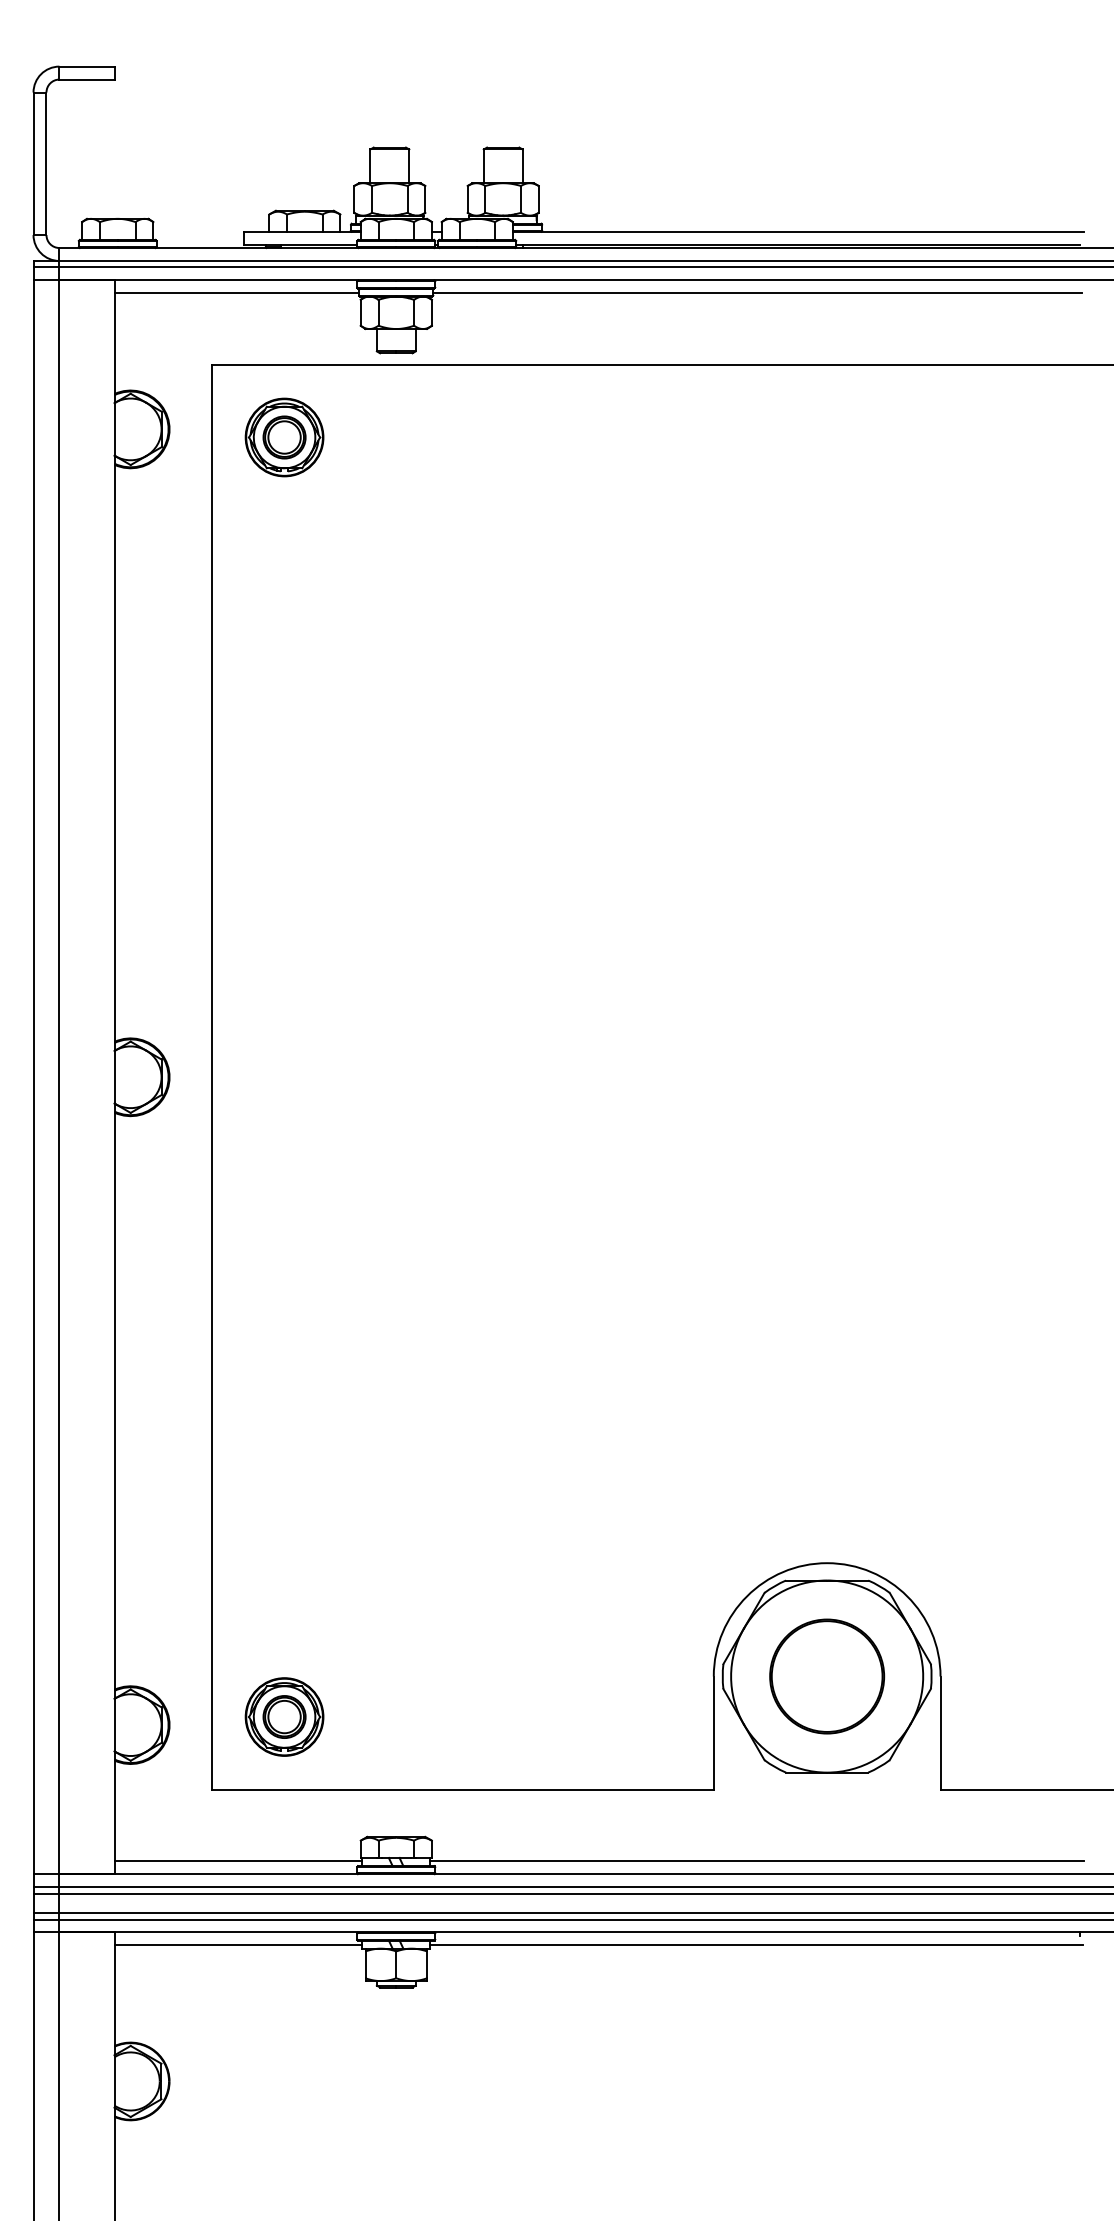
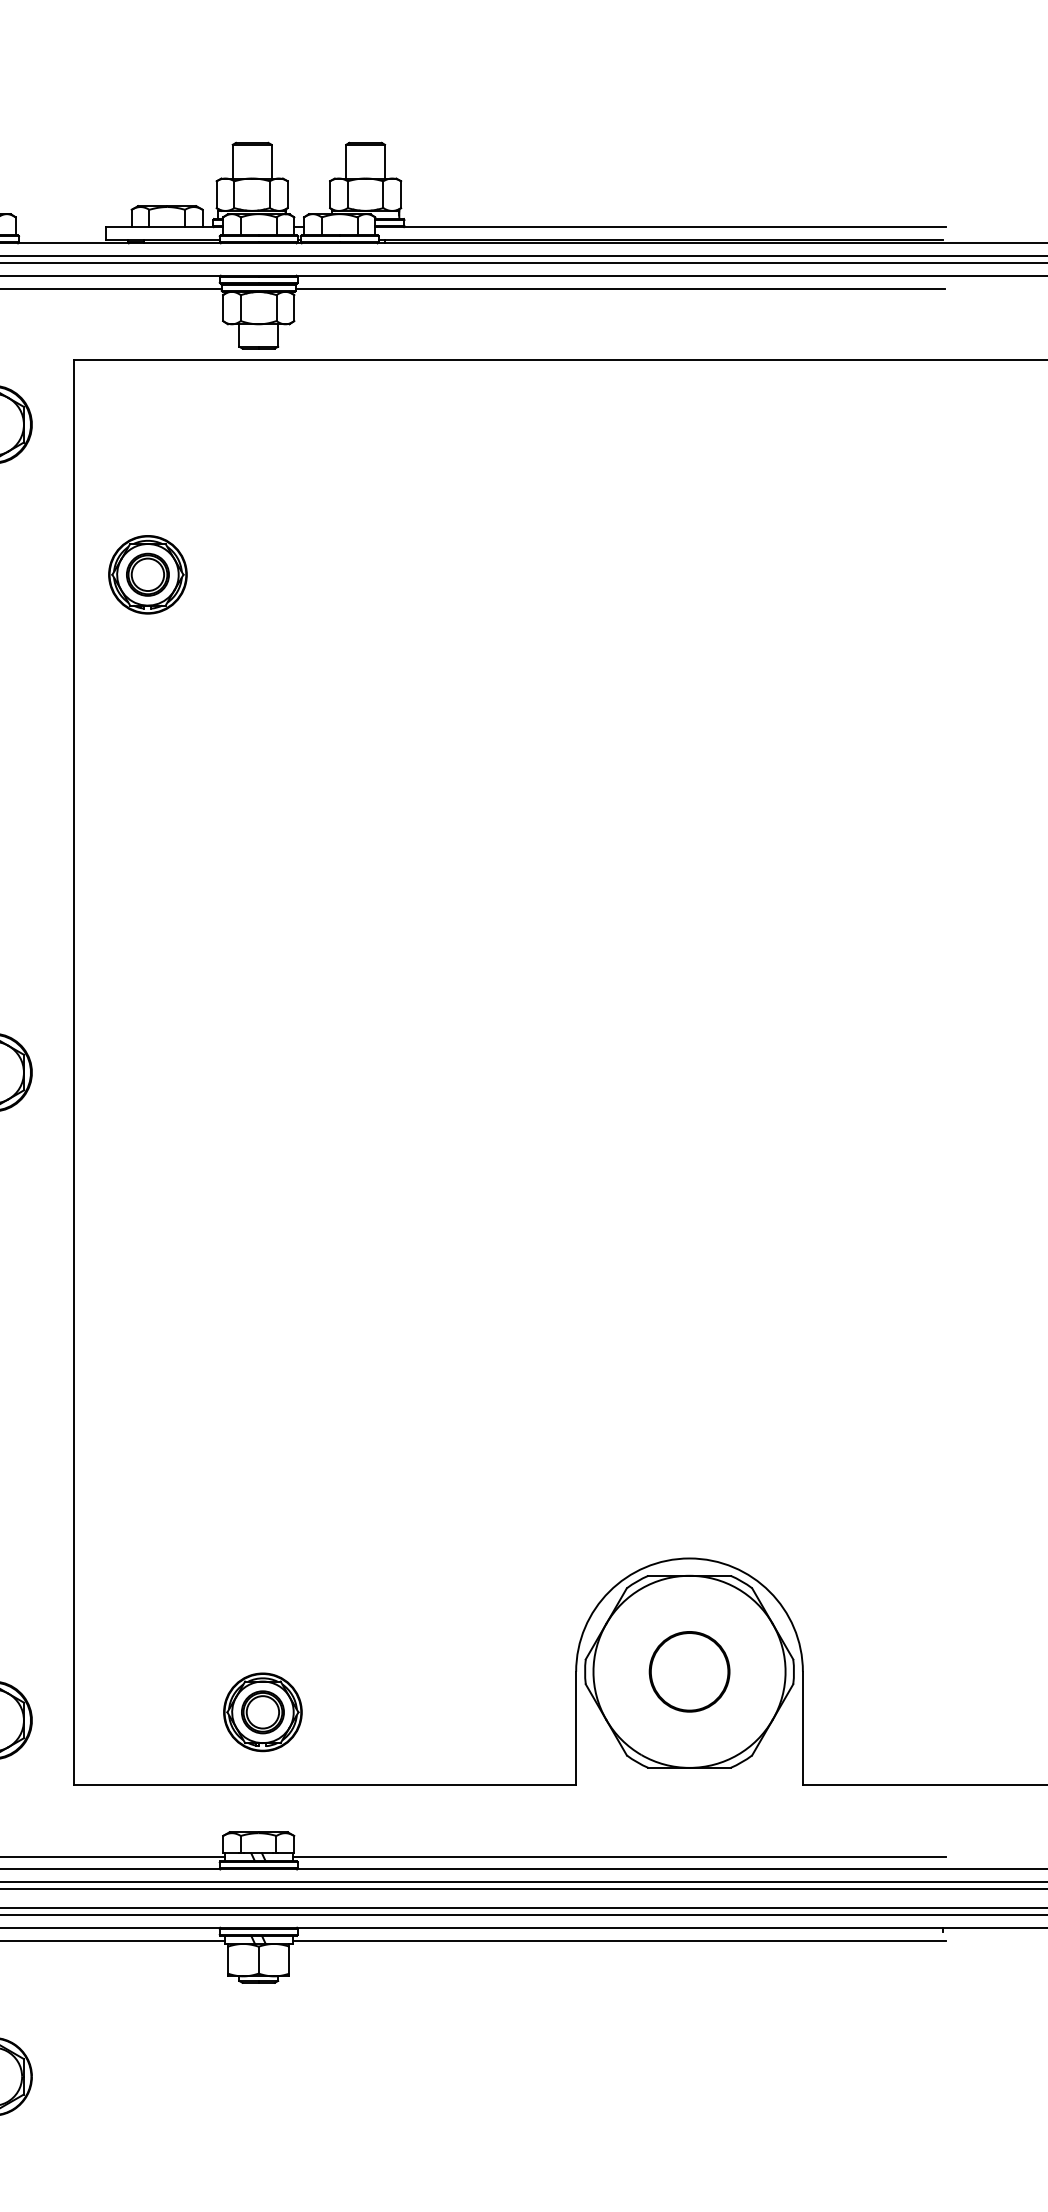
part: (284, 437) -> (147, 574), moved
part: (827, 1676) -> (689, 1671), size x0.7
part: (284, 1716) -> (262, 1711), moved

